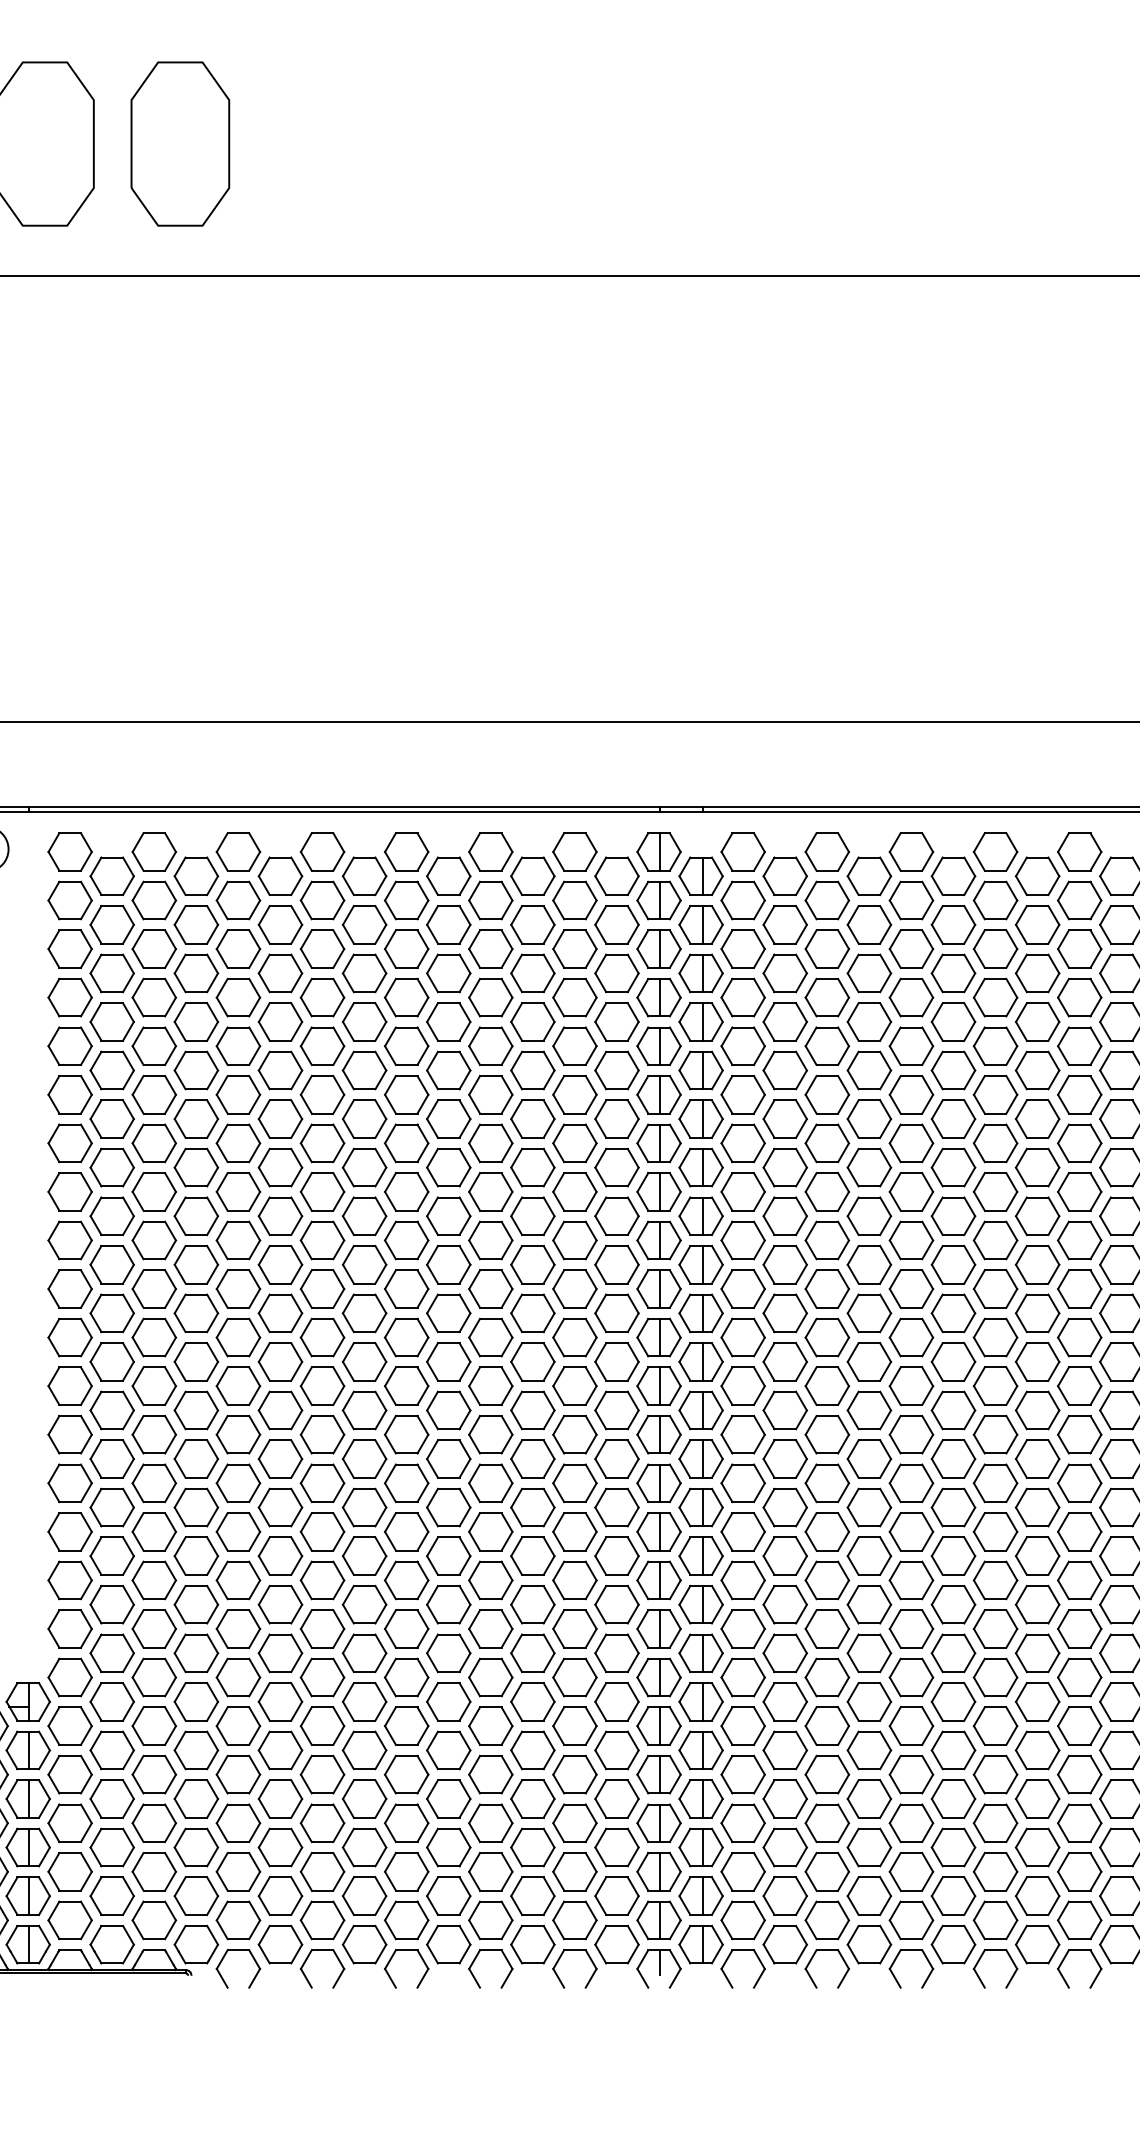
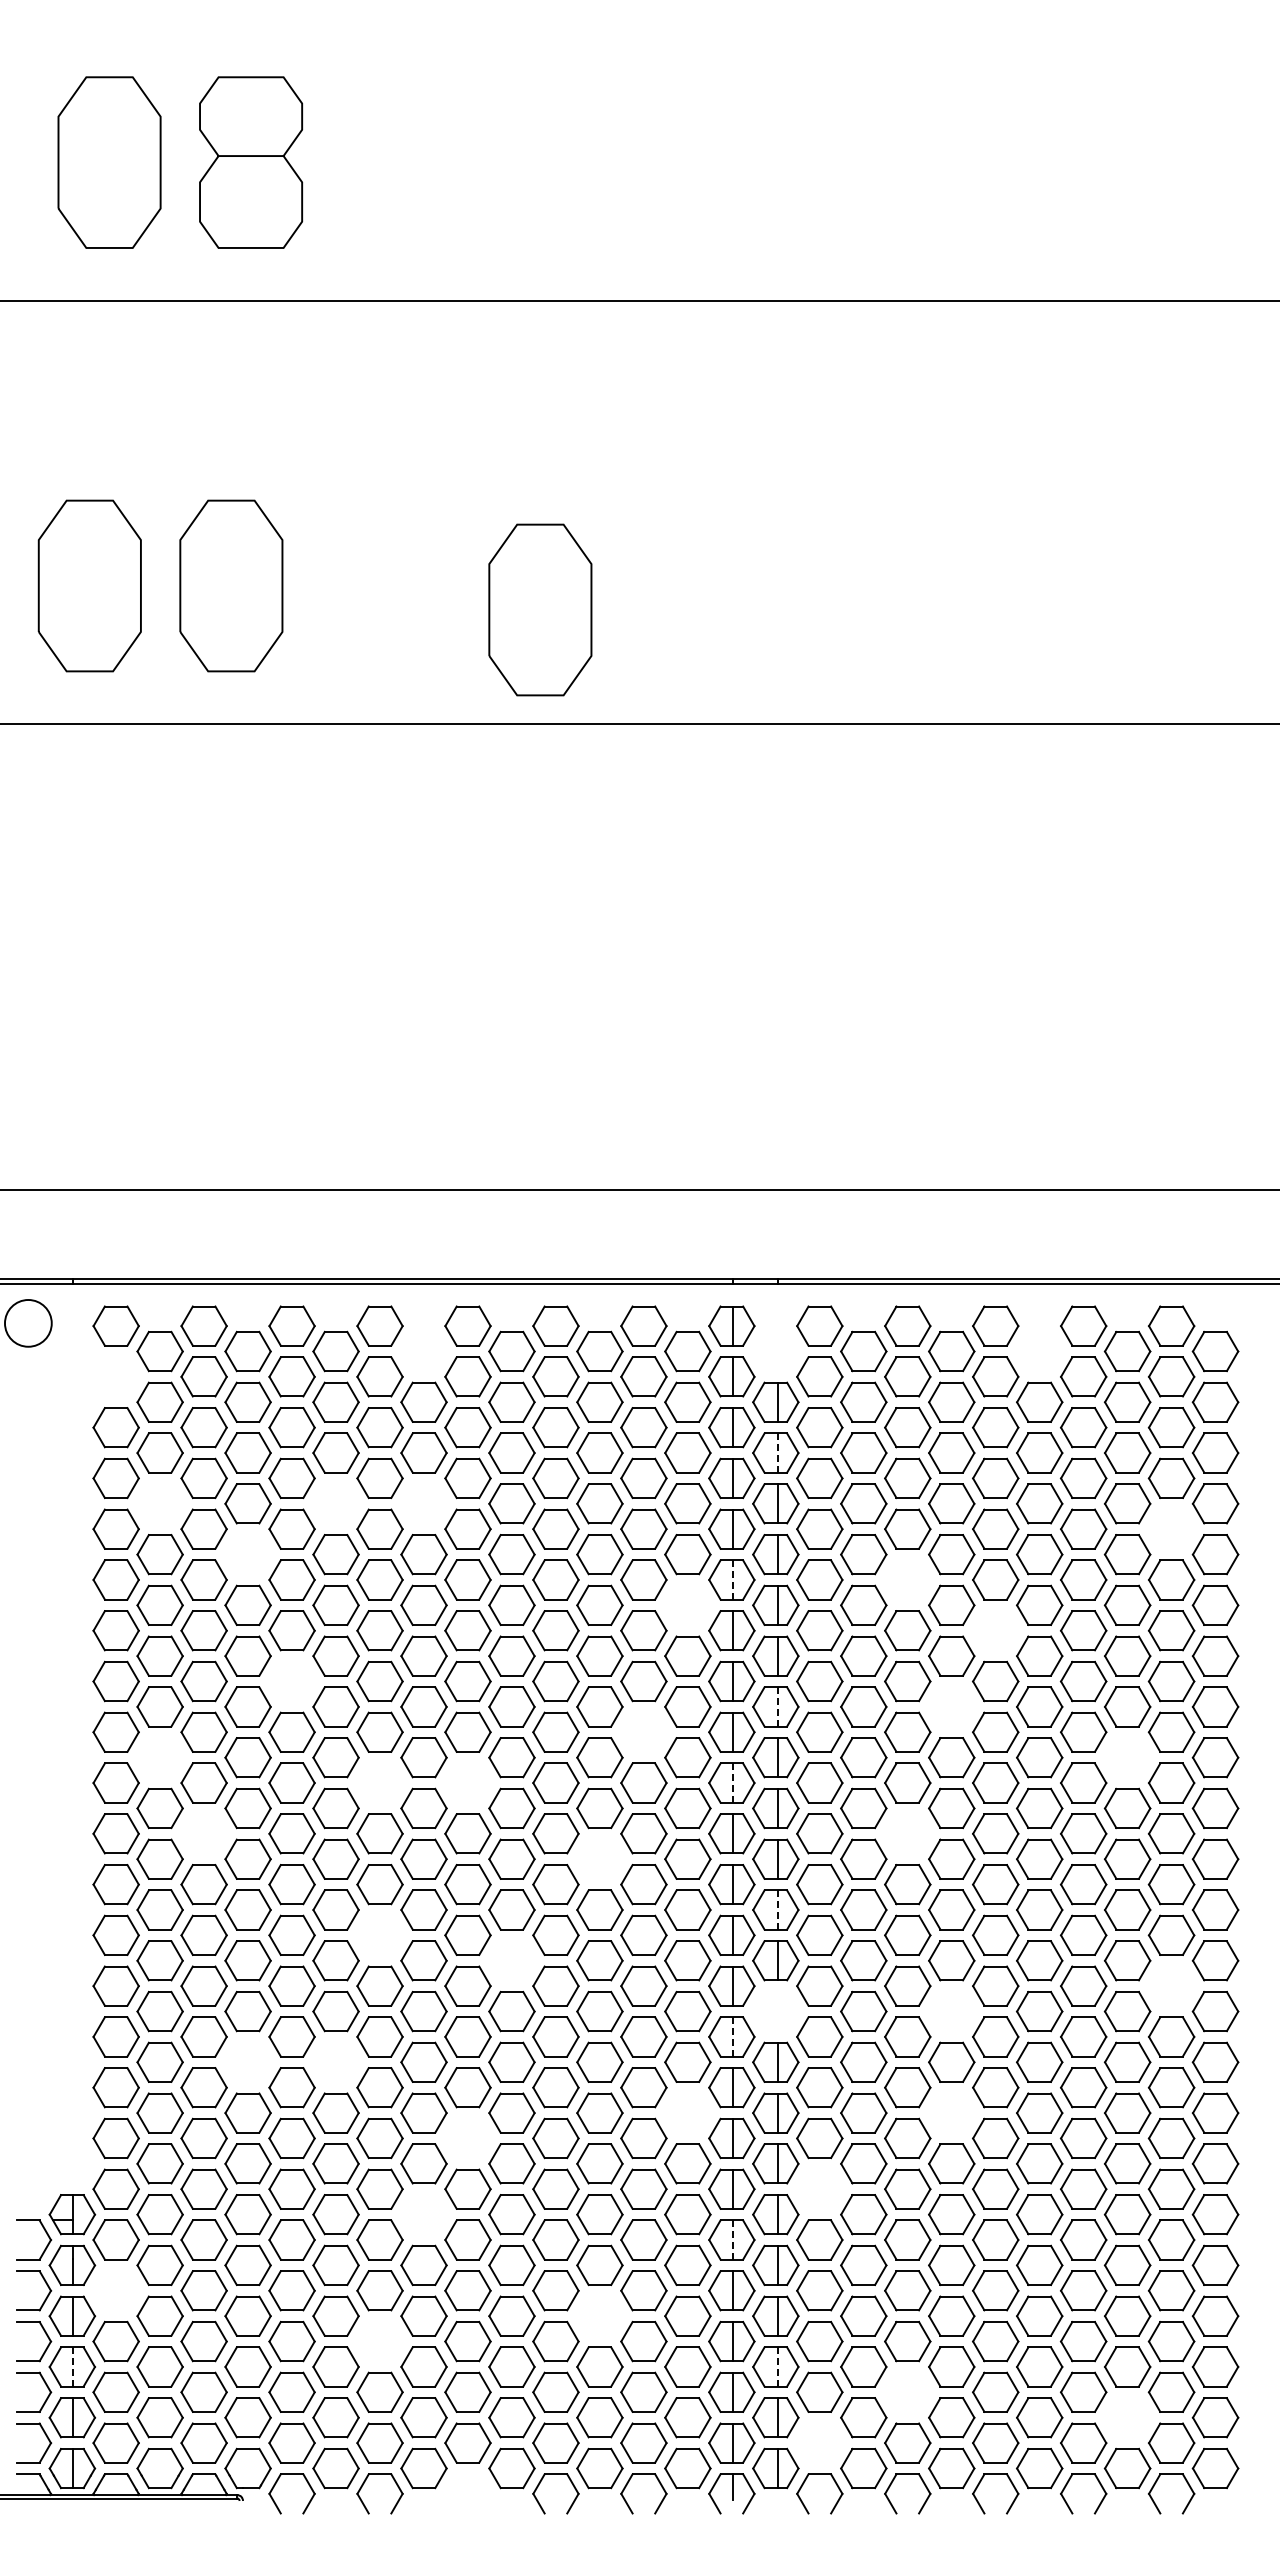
part: (476, 166) -> (540, 609), added
part: (364, 876) -> (423, 1351), removed
part: (700, 876) -> (775, 1351), removed
part: (953, 876) -> (1039, 1351), removed
part: (69, 900) -> (115, 1376), removed
line: (703, 973) -> (778, 1453), solid -> dashed
part: (111, 1021) -> (159, 1503), removed
part: (279, 1021) -> (335, 1503), removed
part: (364, 1021) -> (423, 1503), removed
part: (1079, 1045) -> (1171, 1528), removed
part: (195, 1070) -> (247, 1554), removed
line: (660, 1094) -> (733, 1579), solid -> dashed
part: (827, 1094) -> (907, 1579), removed
part: (616, 1118) -> (687, 1604), removed
part: (911, 1143) -> (995, 1630), removed
part: (237, 1191) -> (291, 1681), removed
line: (703, 1215) -> (778, 1706), solid -> dashed
part: (869, 1215) -> (951, 1706), removed
part: (574, 1239) -> (643, 1731), removed
part: (111, 1264) -> (159, 1757), removed
part: (1037, 1264) -> (1127, 1757), removed
part: (322, 1288) -> (379, 1782), removed
part: (406, 1288) -> (467, 1782), removed
line: (660, 1289) -> (733, 1783), solid -> dashed
part: (153, 1337) -> (203, 1833), removed
part: (827, 1337) -> (907, 1833), removed
part: (532, 1361) -> (599, 1858), removed
line: (703, 1410) -> (778, 1910), solid -> dashed
part: (322, 1433) -> (379, 1934), removed
part: (448, 1458) -> (511, 1960), removed
part: (1079, 1482) -> (1171, 1985), removed
part: (700, 1507) -> (775, 2011), removed
part: (869, 1507) -> (951, 2011), removed
line: (660, 1531) -> (733, 2036), solid -> dashed
part: (195, 1555) -> (247, 2061), removed
part: (279, 1555) -> (335, 2061), removed
part: (616, 1604) -> (687, 2112), removed
part: (869, 1604) -> (951, 2112), removed
part: (406, 1629) -> (467, 2138), removed
part: (742, 1676) -> (819, 2188), removed
part: (364, 1701) -> (423, 2214), removed
line: (660, 1726) -> (733, 2240), solid -> dashed
part: (69, 1774) -> (115, 2290), removed
part: (532, 1798) -> (599, 2315), removed
part: (322, 1823) -> (379, 2341), removed
line: (28, 1847) -> (72, 2366), solid -> dashed
line: (703, 1847) -> (778, 2366), solid -> dashed
part: (827, 1871) -> (907, 2391), removed
part: (1037, 1895) -> (1127, 2417), removed
part: (742, 1919) -> (819, 2442), removed
part: (390, 1960) -> (451, 2485), removed

